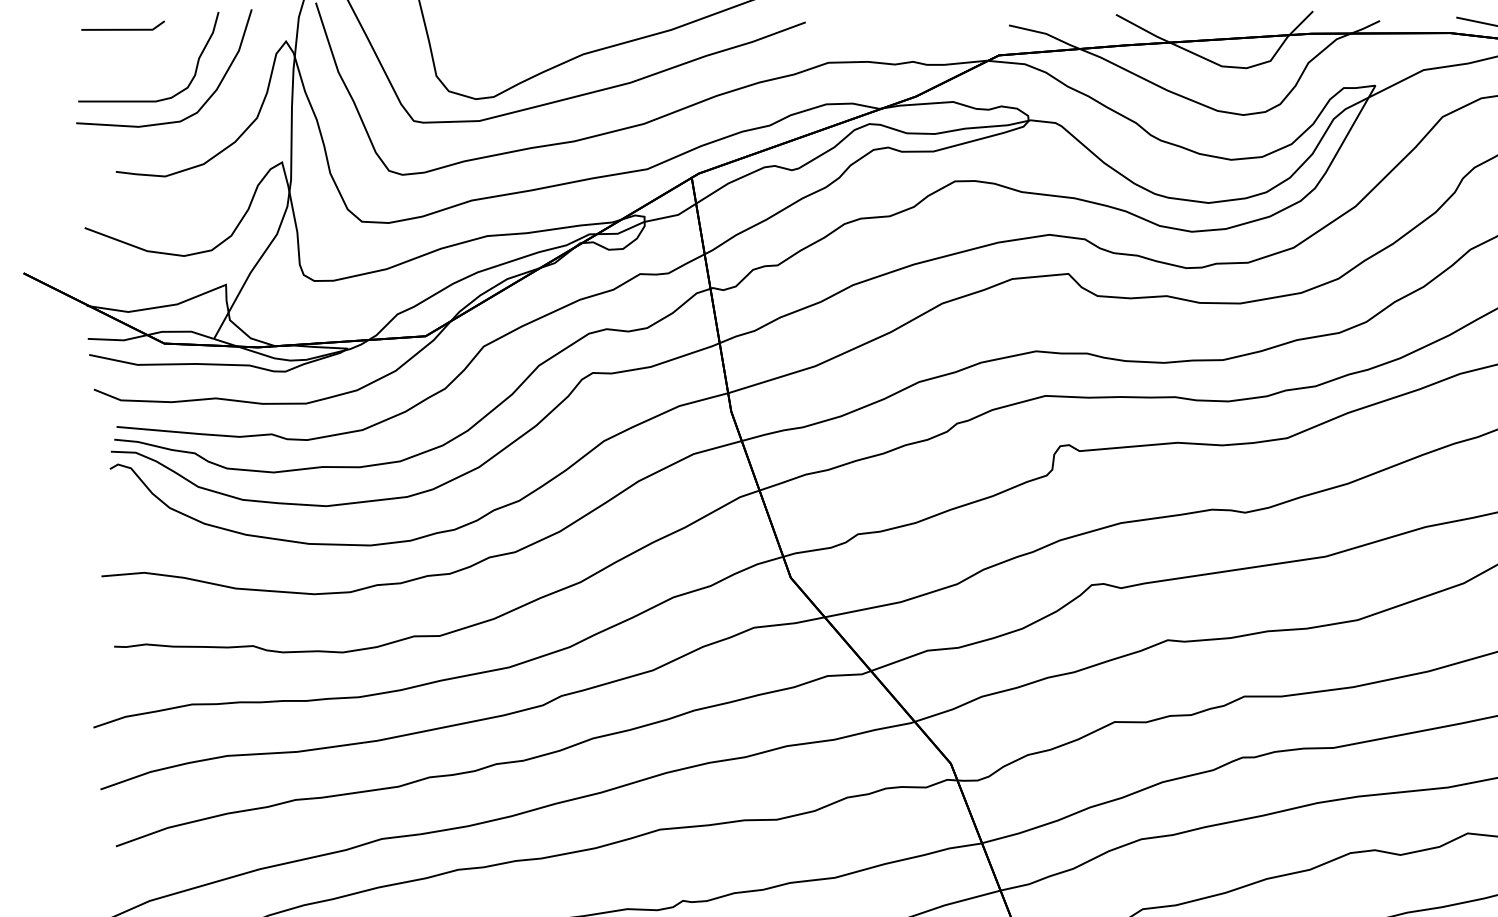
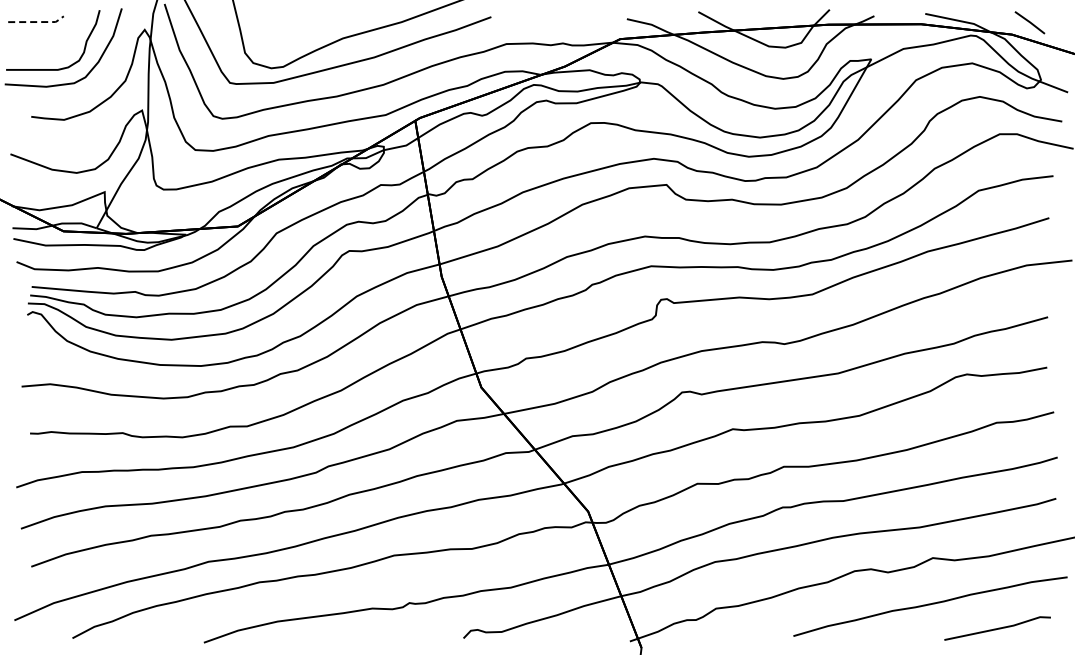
line: (125, 30) -> (37, 22), solid -> dashed

